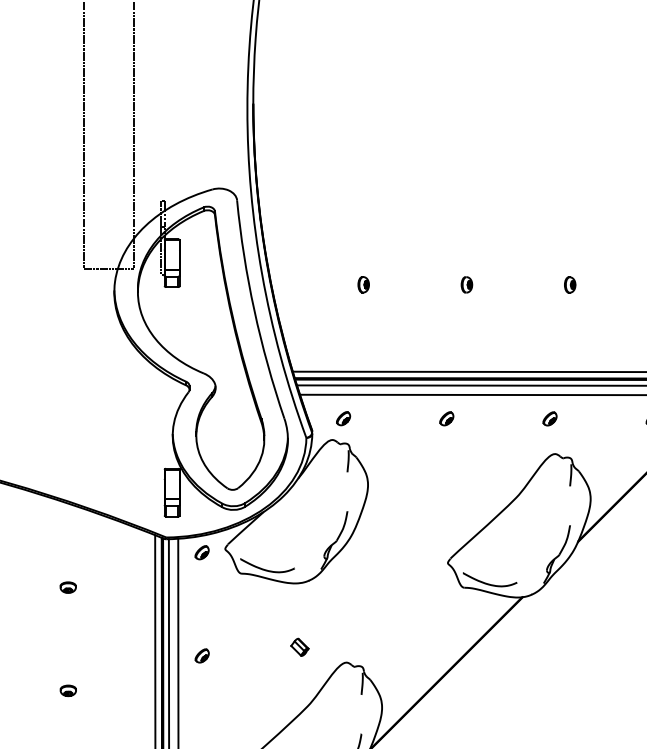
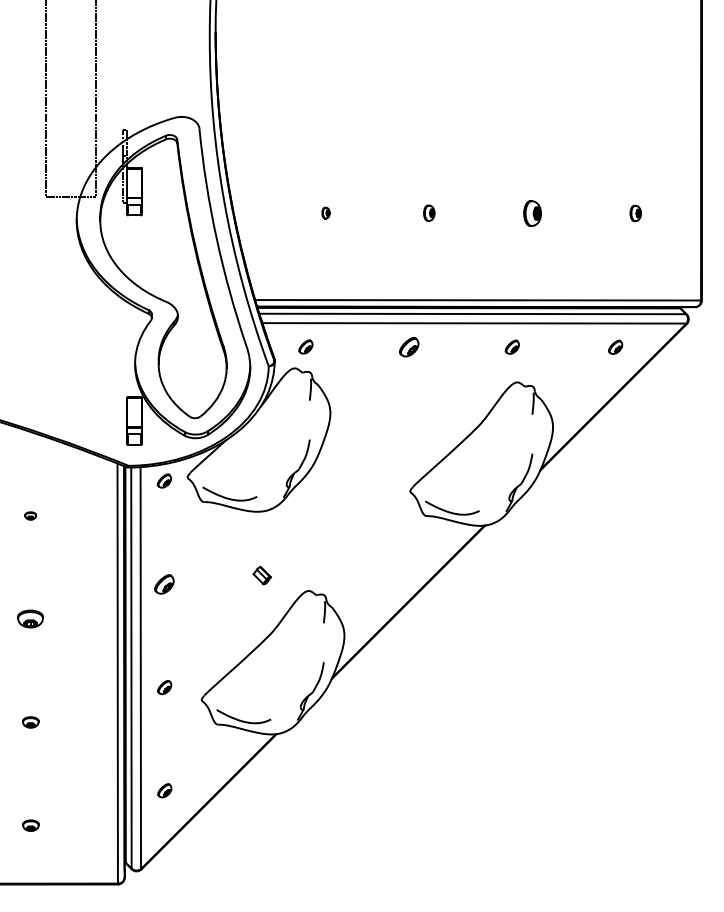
part: (363, 284) -> (325, 212), size x0.7
part: (570, 284) -> (532, 212), size x1.6
part: (446, 418) -> (408, 346), size x1.4
part: (68, 587) -> (30, 515), size x0.7
part: (202, 655) -> (164, 583), size x1.4
part: (68, 691) -> (30, 619), size x1.6

